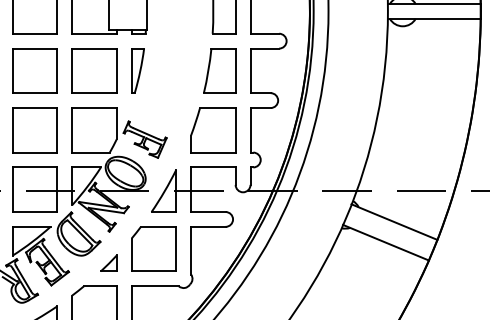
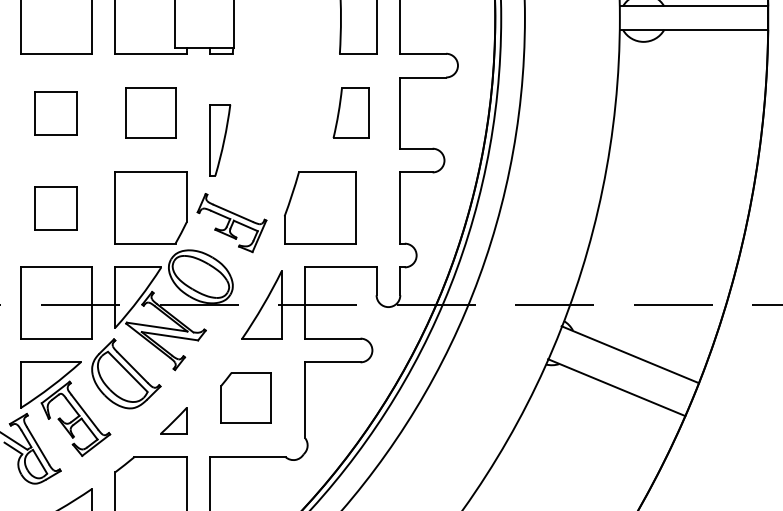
part: (34, 70) -> (55, 112), size x0.6
part: (94, 70) -> (151, 112), size x0.7
part: (137, 70) -> (219, 139), moved
part: (219, 70) -> (350, 112), size x0.7
part: (34, 130) -> (55, 208), size x0.6
part: (213, 130) -> (320, 208), moved
part: (153, 248) -> (245, 396), size x0.7

